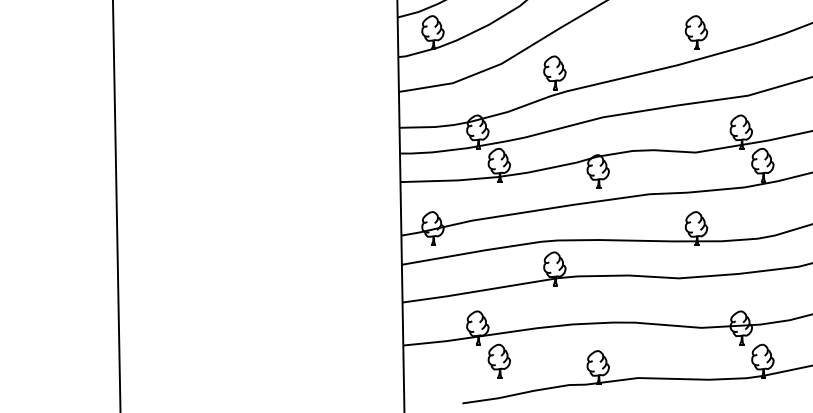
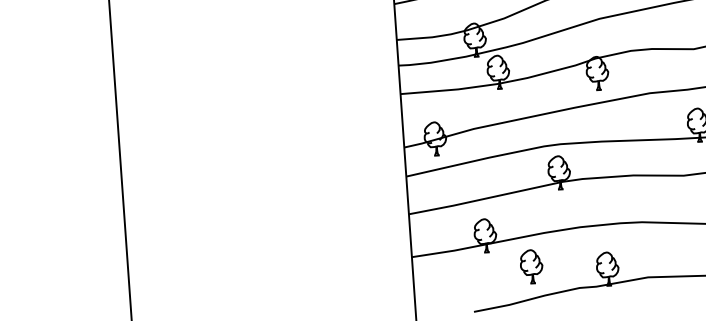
part: (498, 360) -> (530, 265), moved

